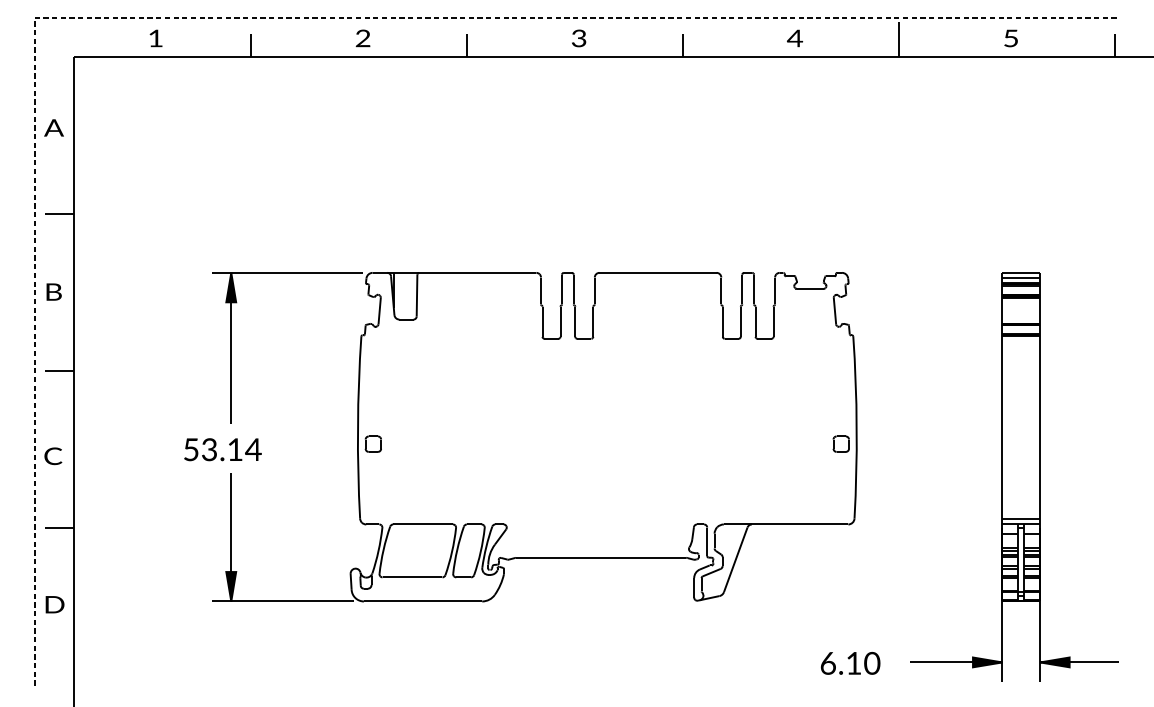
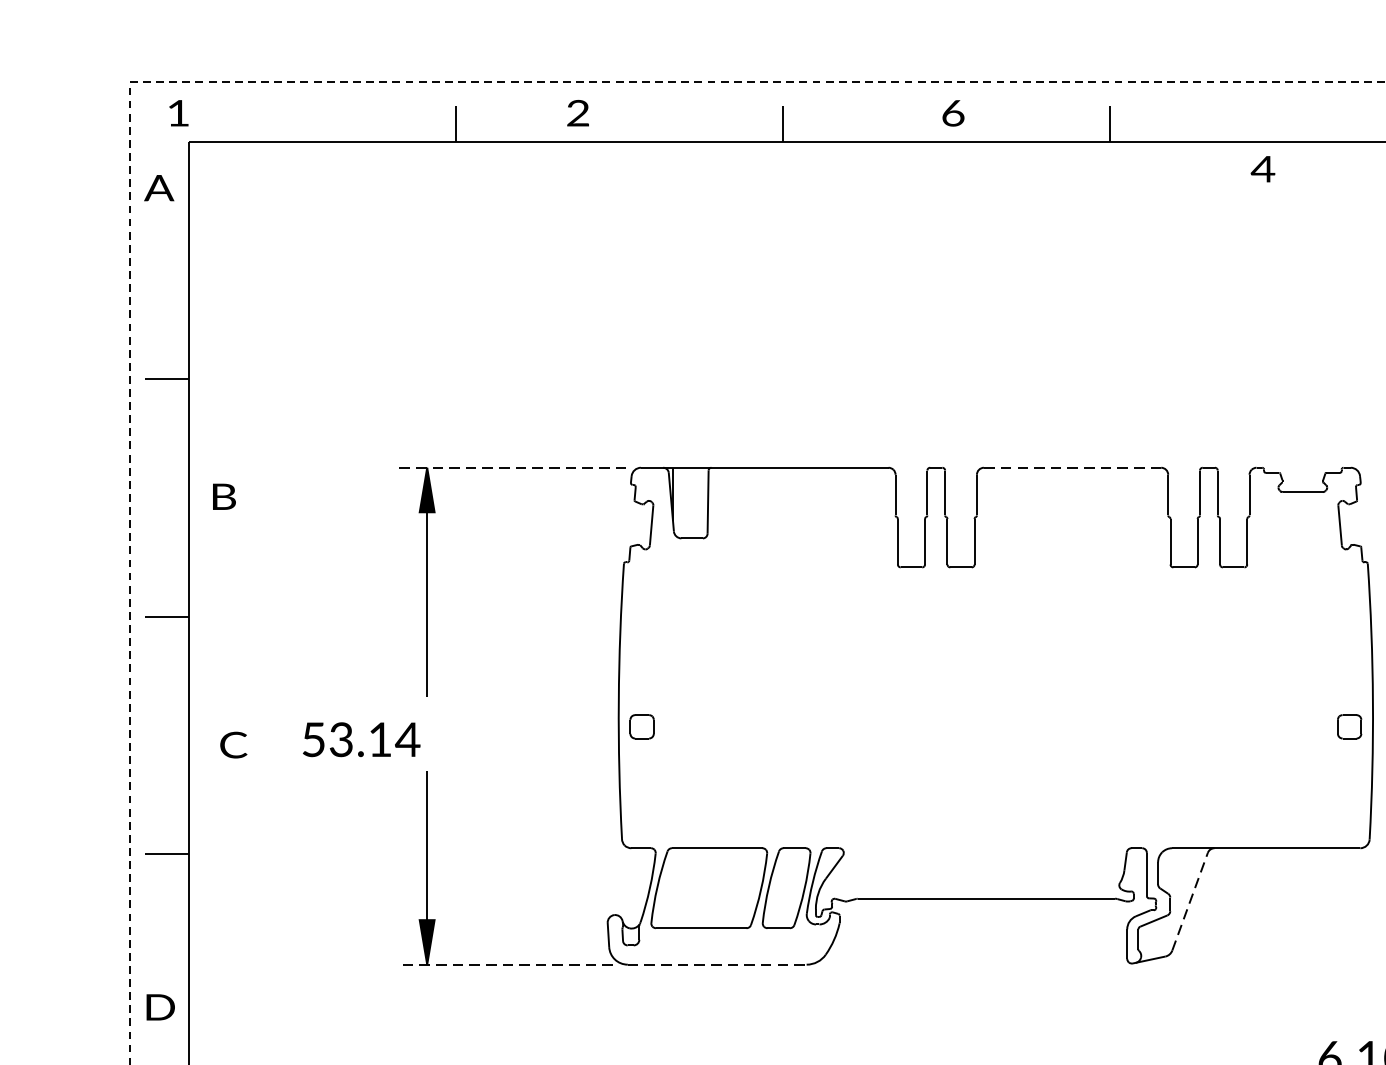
text: (579, 37) -> (953, 111), 3 -> 6
text: (155, 38) -> (178, 113), moved
text: (362, 38) -> (577, 113), moved
text: (795, 38) -> (1263, 169), moved
text: (53, 127) -> (158, 187), moved
line: (287, 272) -> (512, 467), solid -> dashed
line: (658, 272) -> (1073, 467), solid -> dashed
text: (53, 291) -> (223, 495), moved
text: (222, 449) -> (360, 739), moved
text: (53, 456) -> (233, 745), moved
line: (735, 559) -> (1189, 901), solid -> dashed
line: (282, 601) -> (504, 964), solid -> dashed
line: (423, 601) -> (717, 964), solid -> dashed
text: (54, 604) -> (159, 1007), moved

